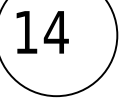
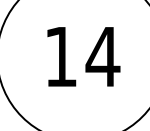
text: (42, 32) -> (83, 57), moved

